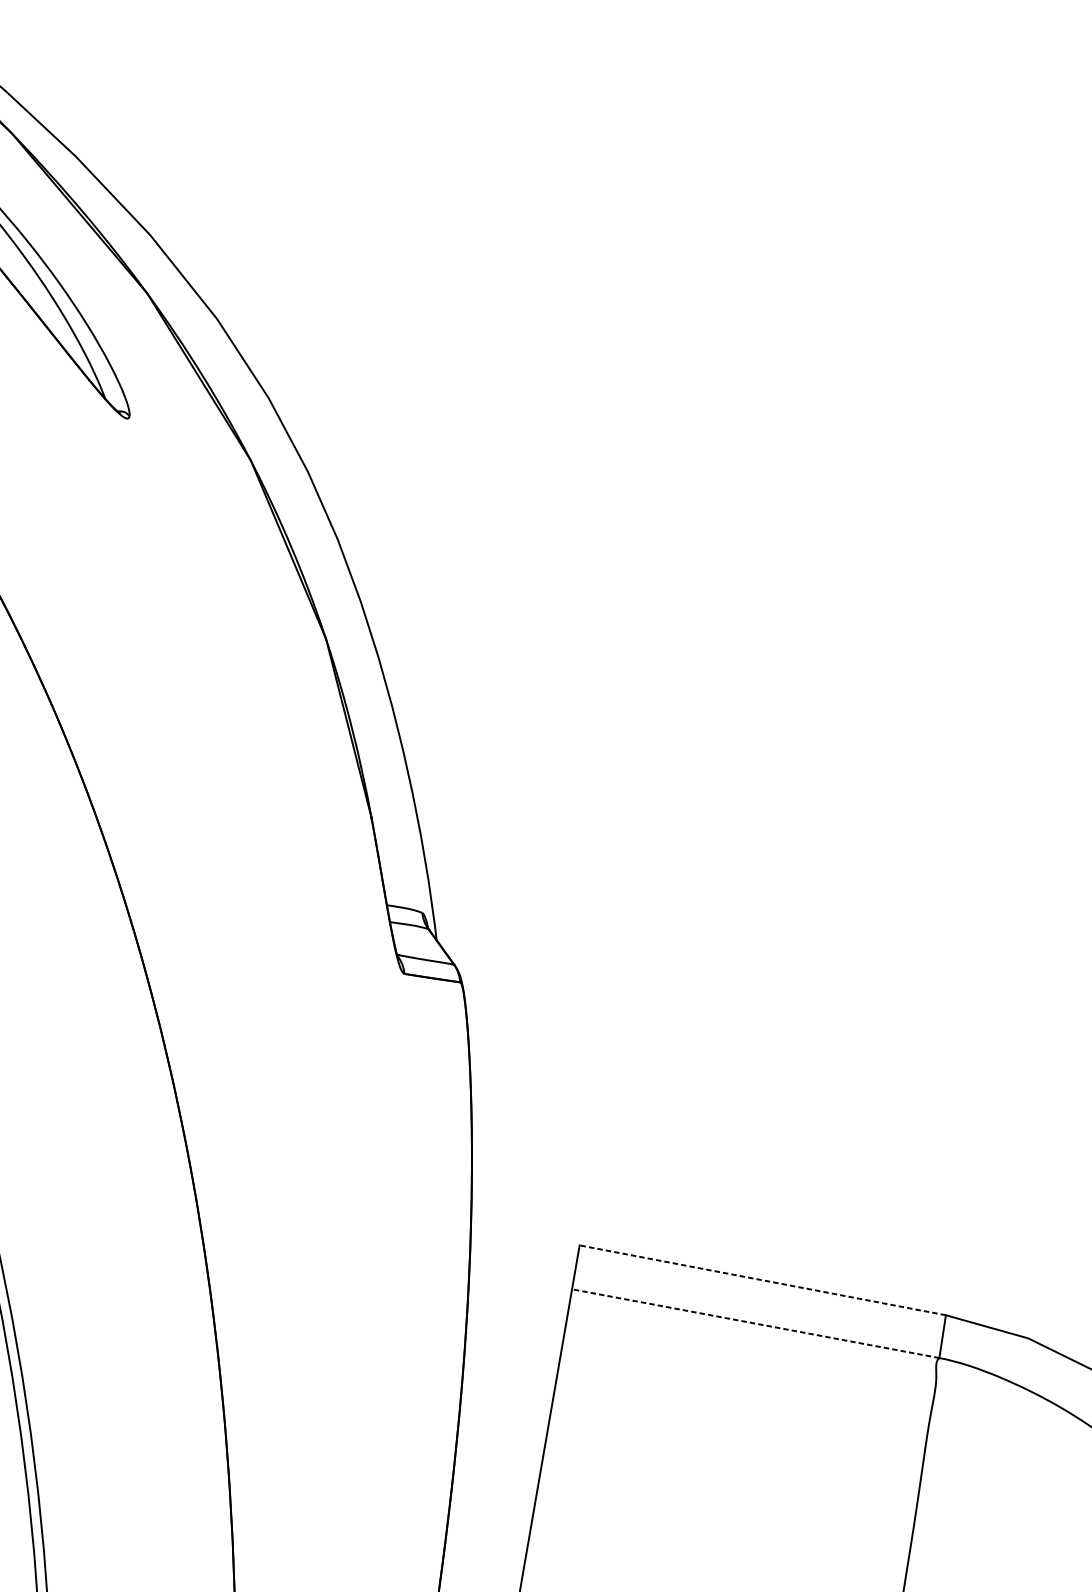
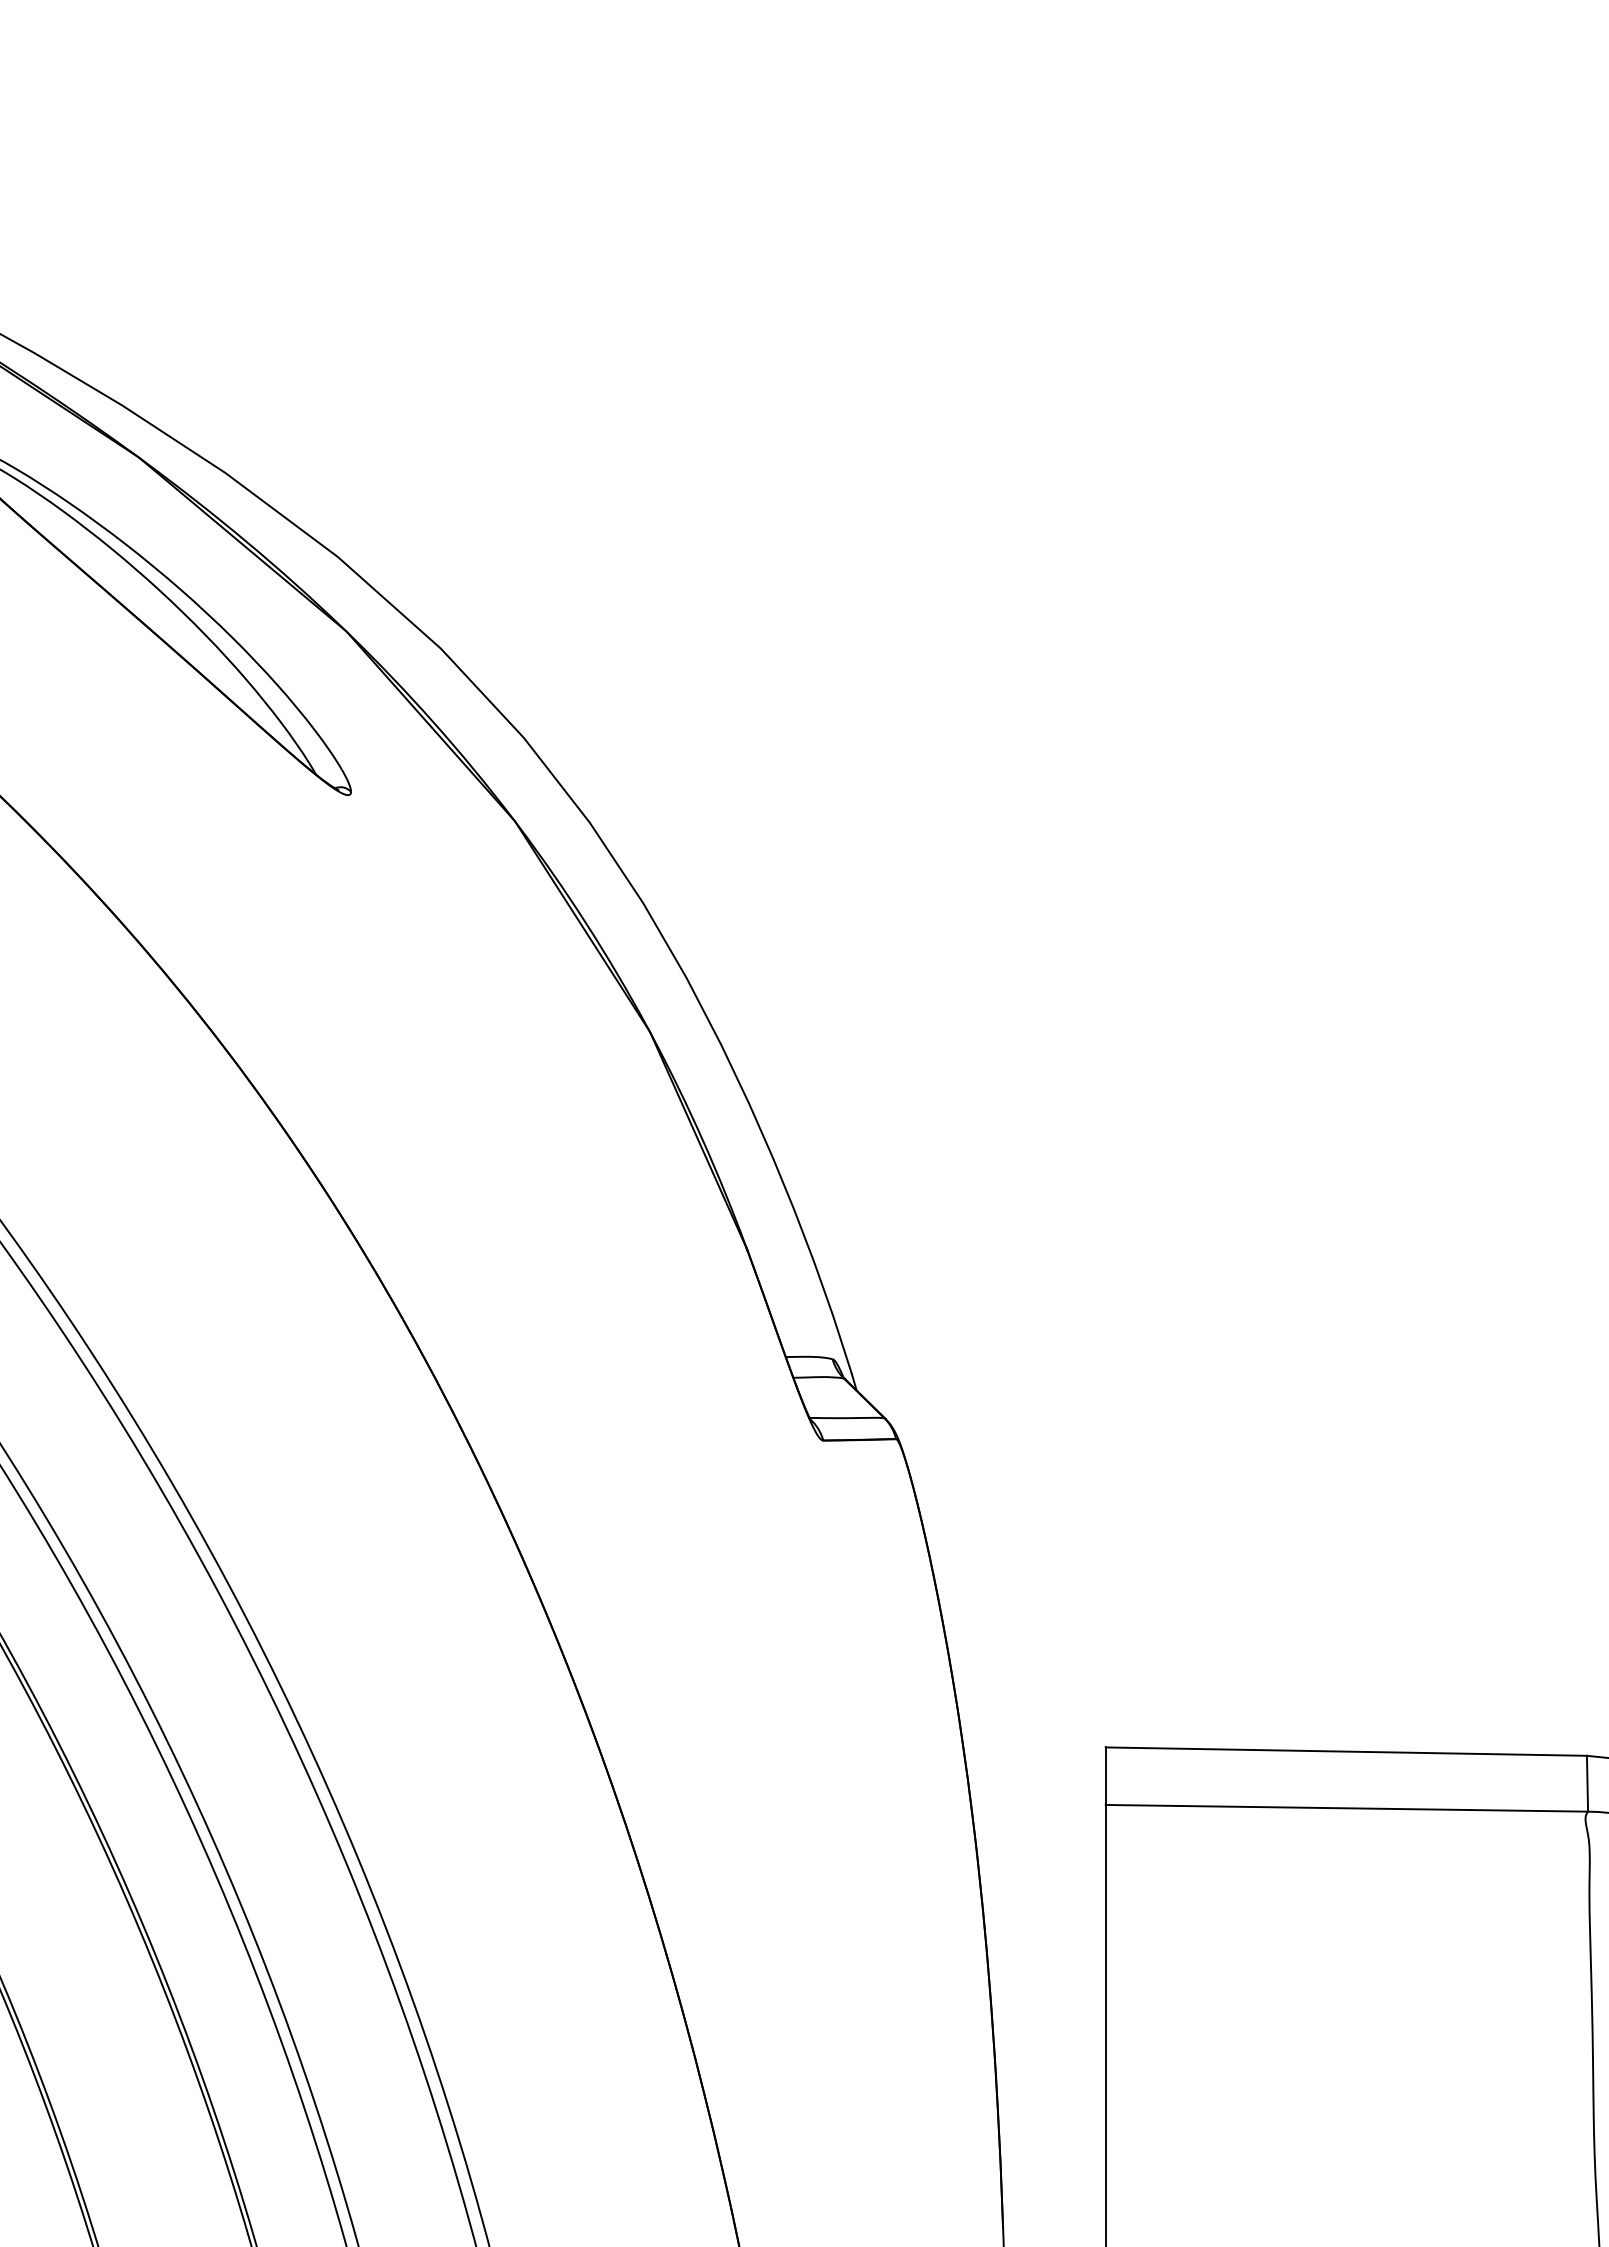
line: (762, 1280) -> (1346, 1751), dashed -> solid
line: (755, 1323) -> (1346, 1808), dashed -> solid

